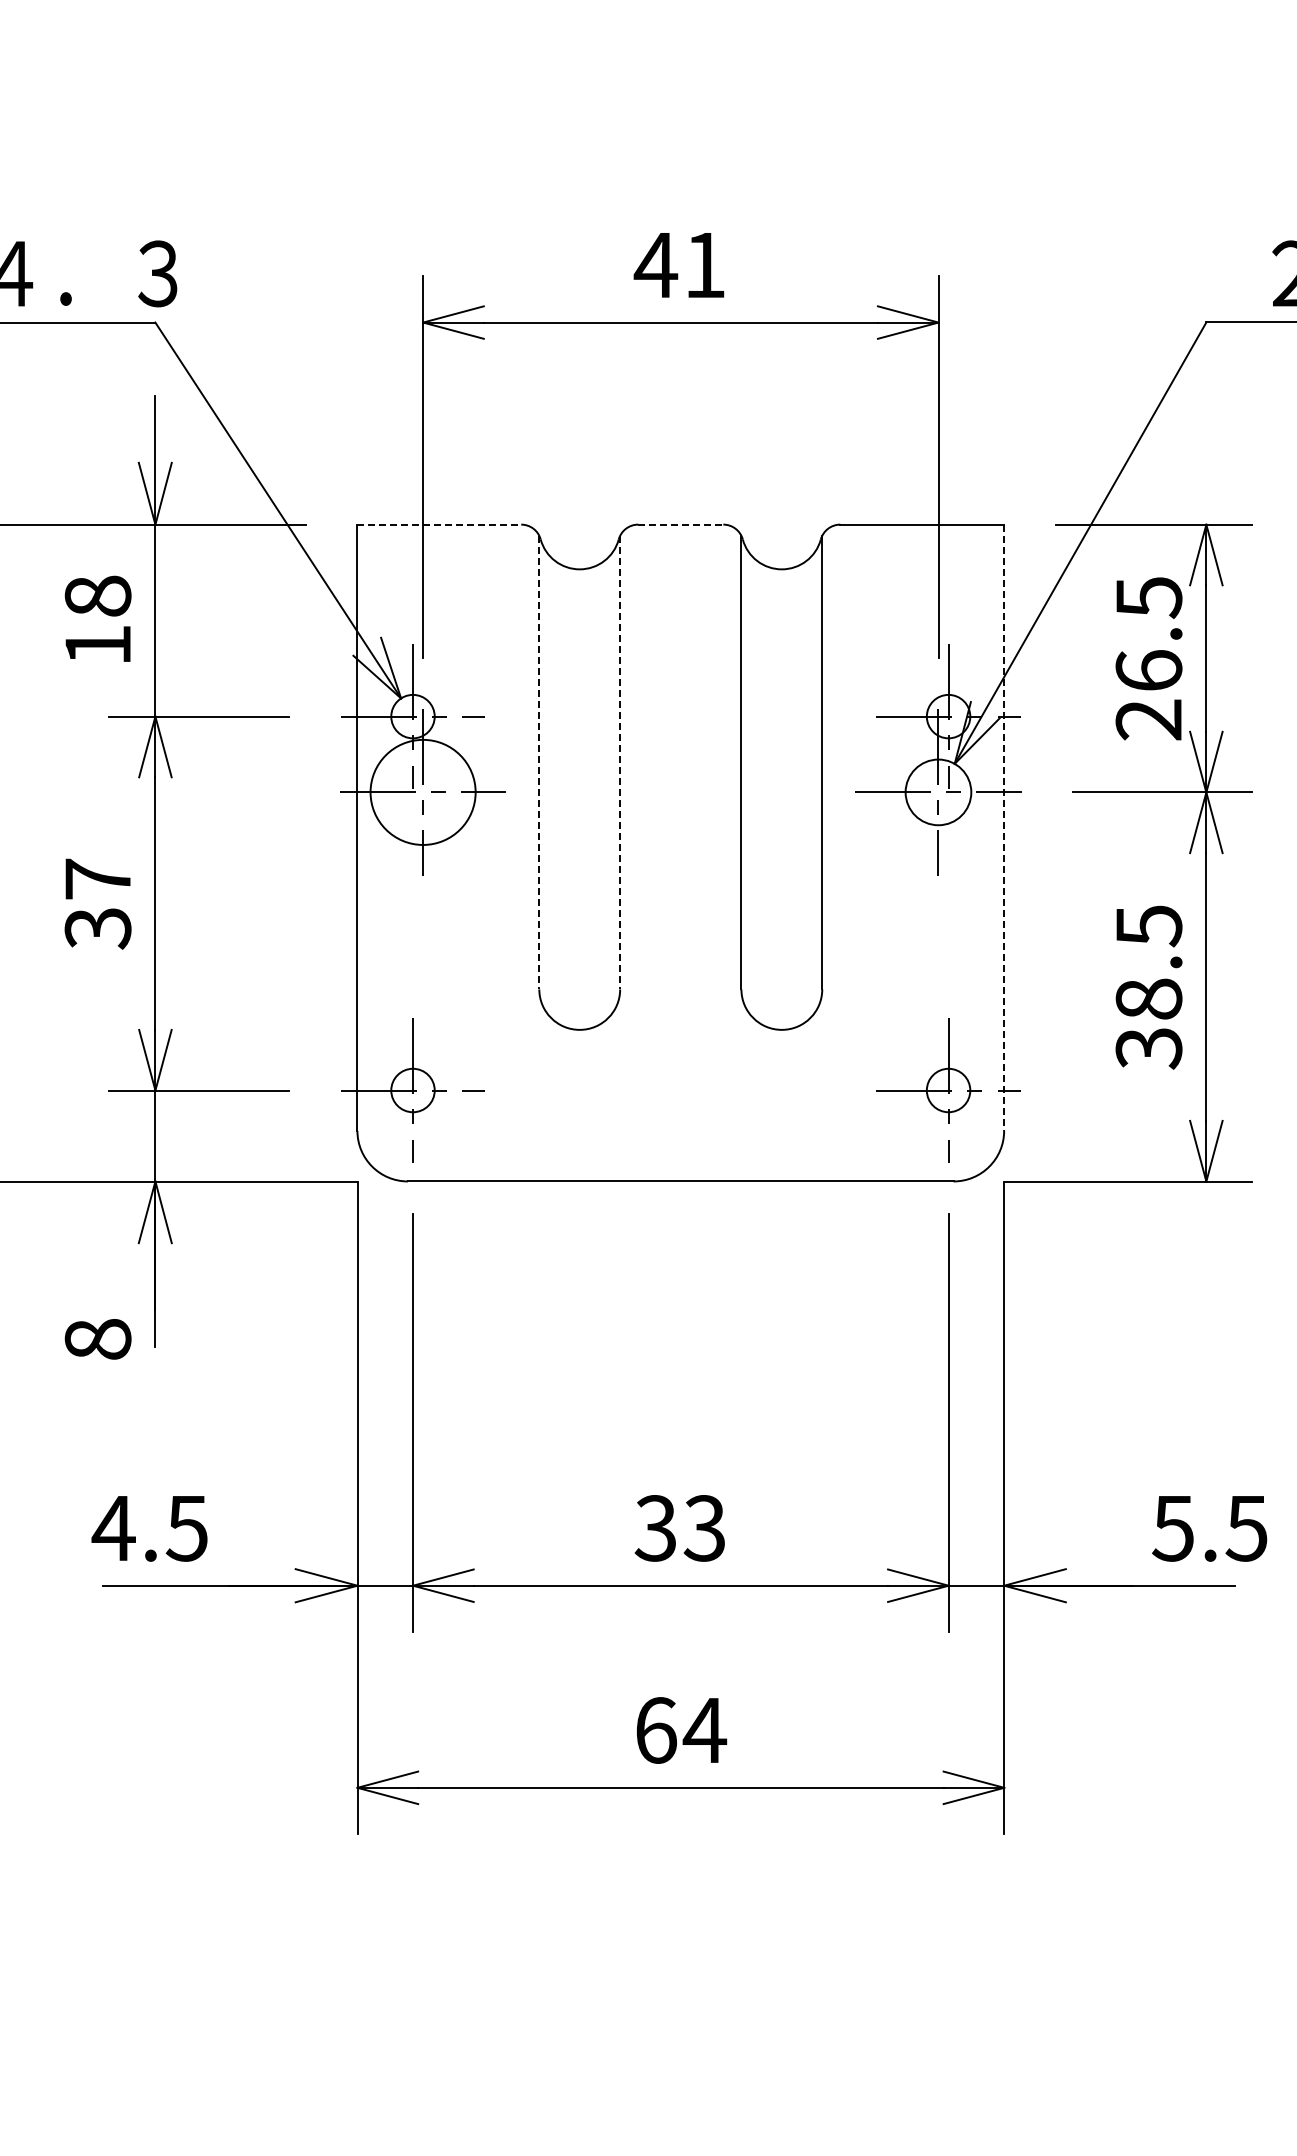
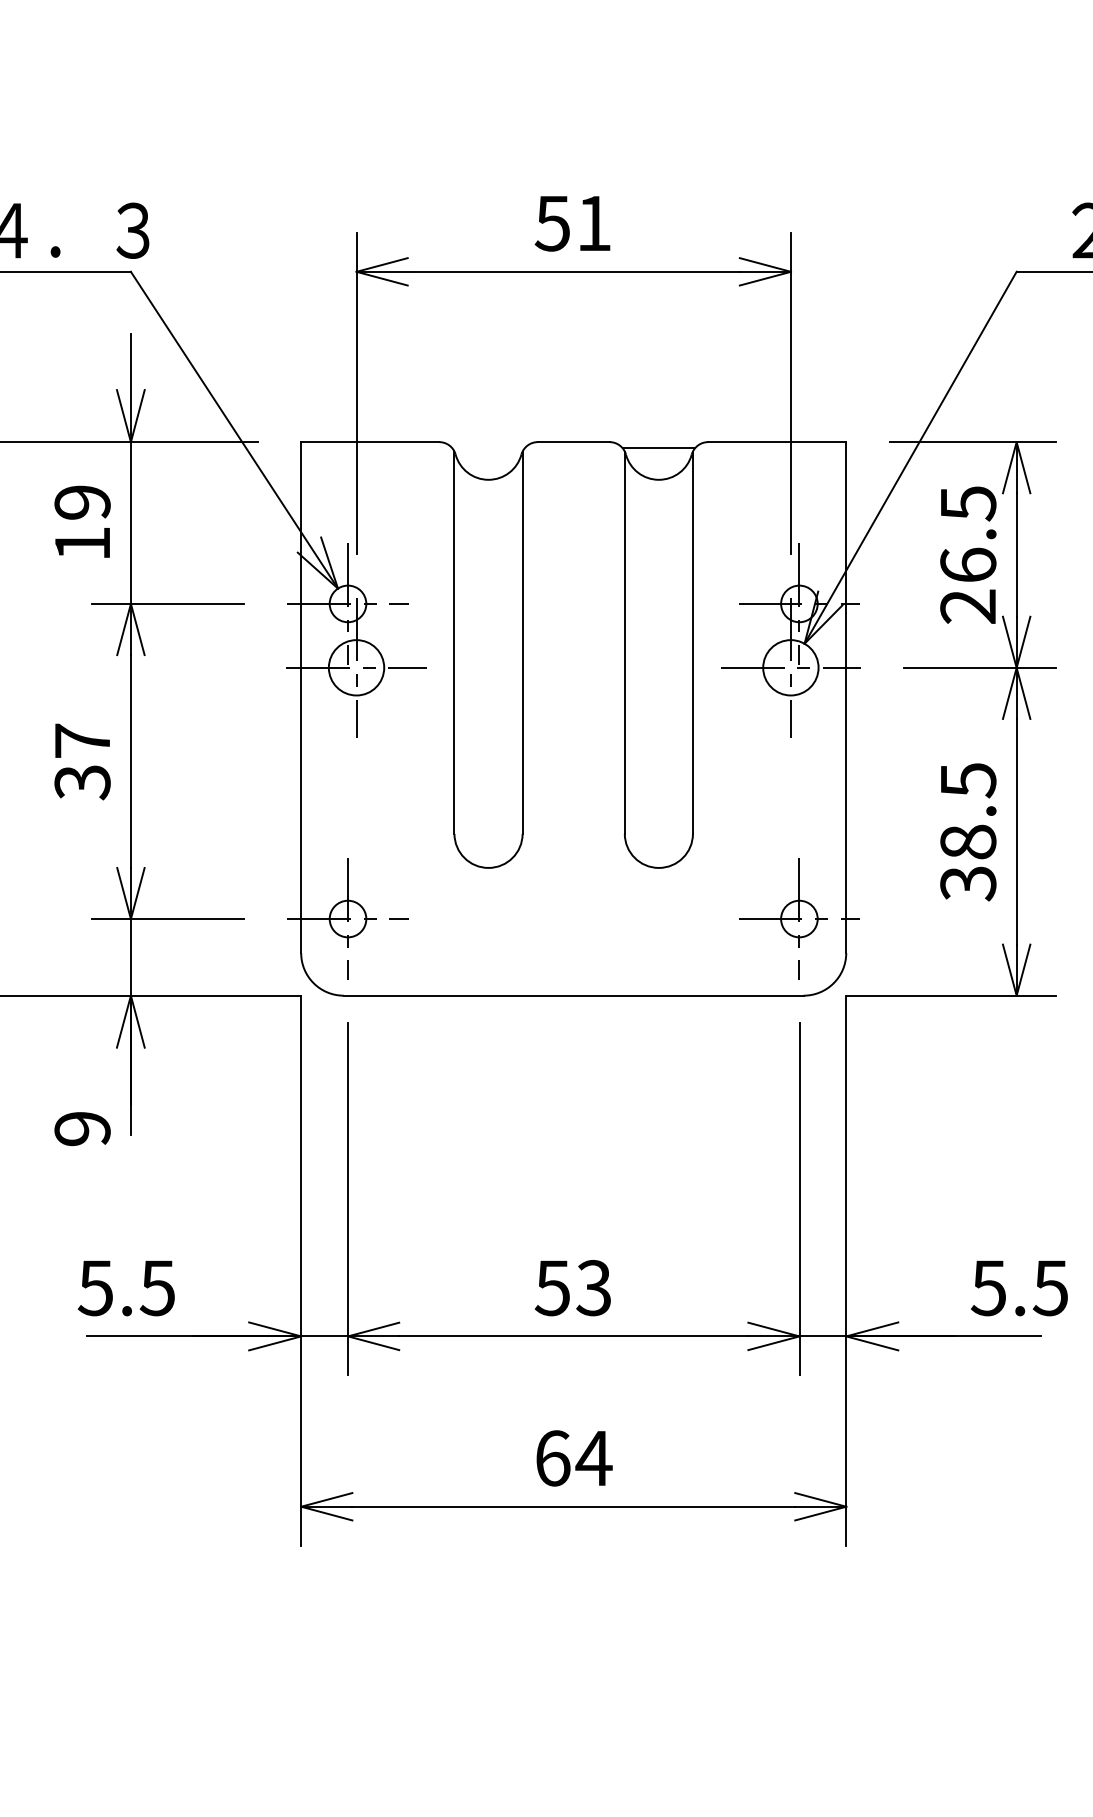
text: (655, 265) -> (552, 223), 41 -> 51
line: (439, 524) -> (370, 442), dashed -> solid
line: (680, 524) -> (573, 442), dashed -> solid
line: (781, 531) -> (658, 447), added
text: (97, 595) -> (82, 501), 18 -> 19
line: (539, 762) -> (454, 642), dashed -> solid
line: (620, 762) -> (522, 642), dashed -> solid
circle: (422, 792) -> (356, 667), size x0.62
line: (1004, 828) -> (846, 698), dashed -> solid
text: (97, 1339) -> (82, 1128), 8 -> 9
text: (113, 1528) -> (95, 1288), 4.5 -> 5.5
text: (655, 1528) -> (552, 1288), 33 -> 53

